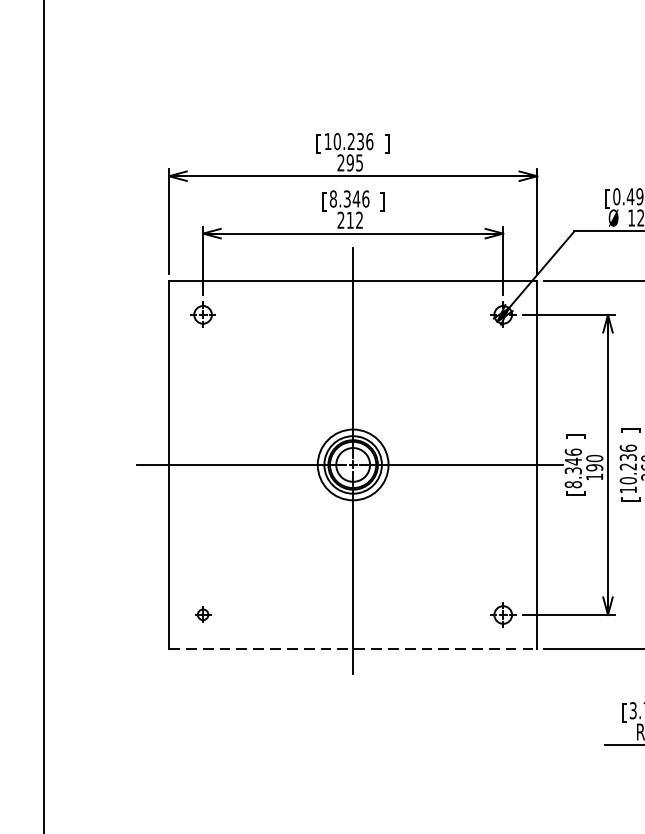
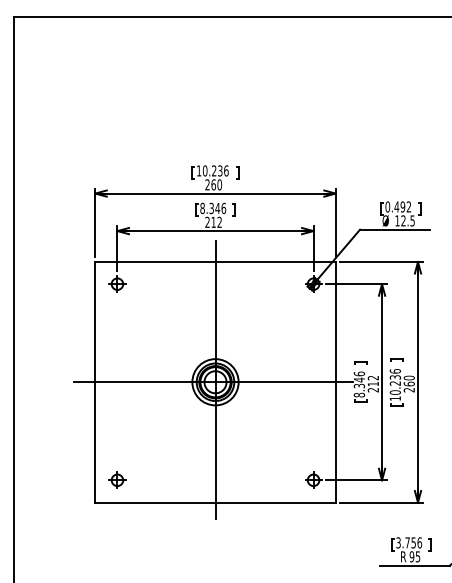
text: (354, 162) -> (216, 184), 295 -> 260
text: (593, 466) -> (372, 383), 190 -> 212
part: (203, 613) -> (117, 479), size x1.67
line: (354, 648) -> (216, 502), dashed -> solid

